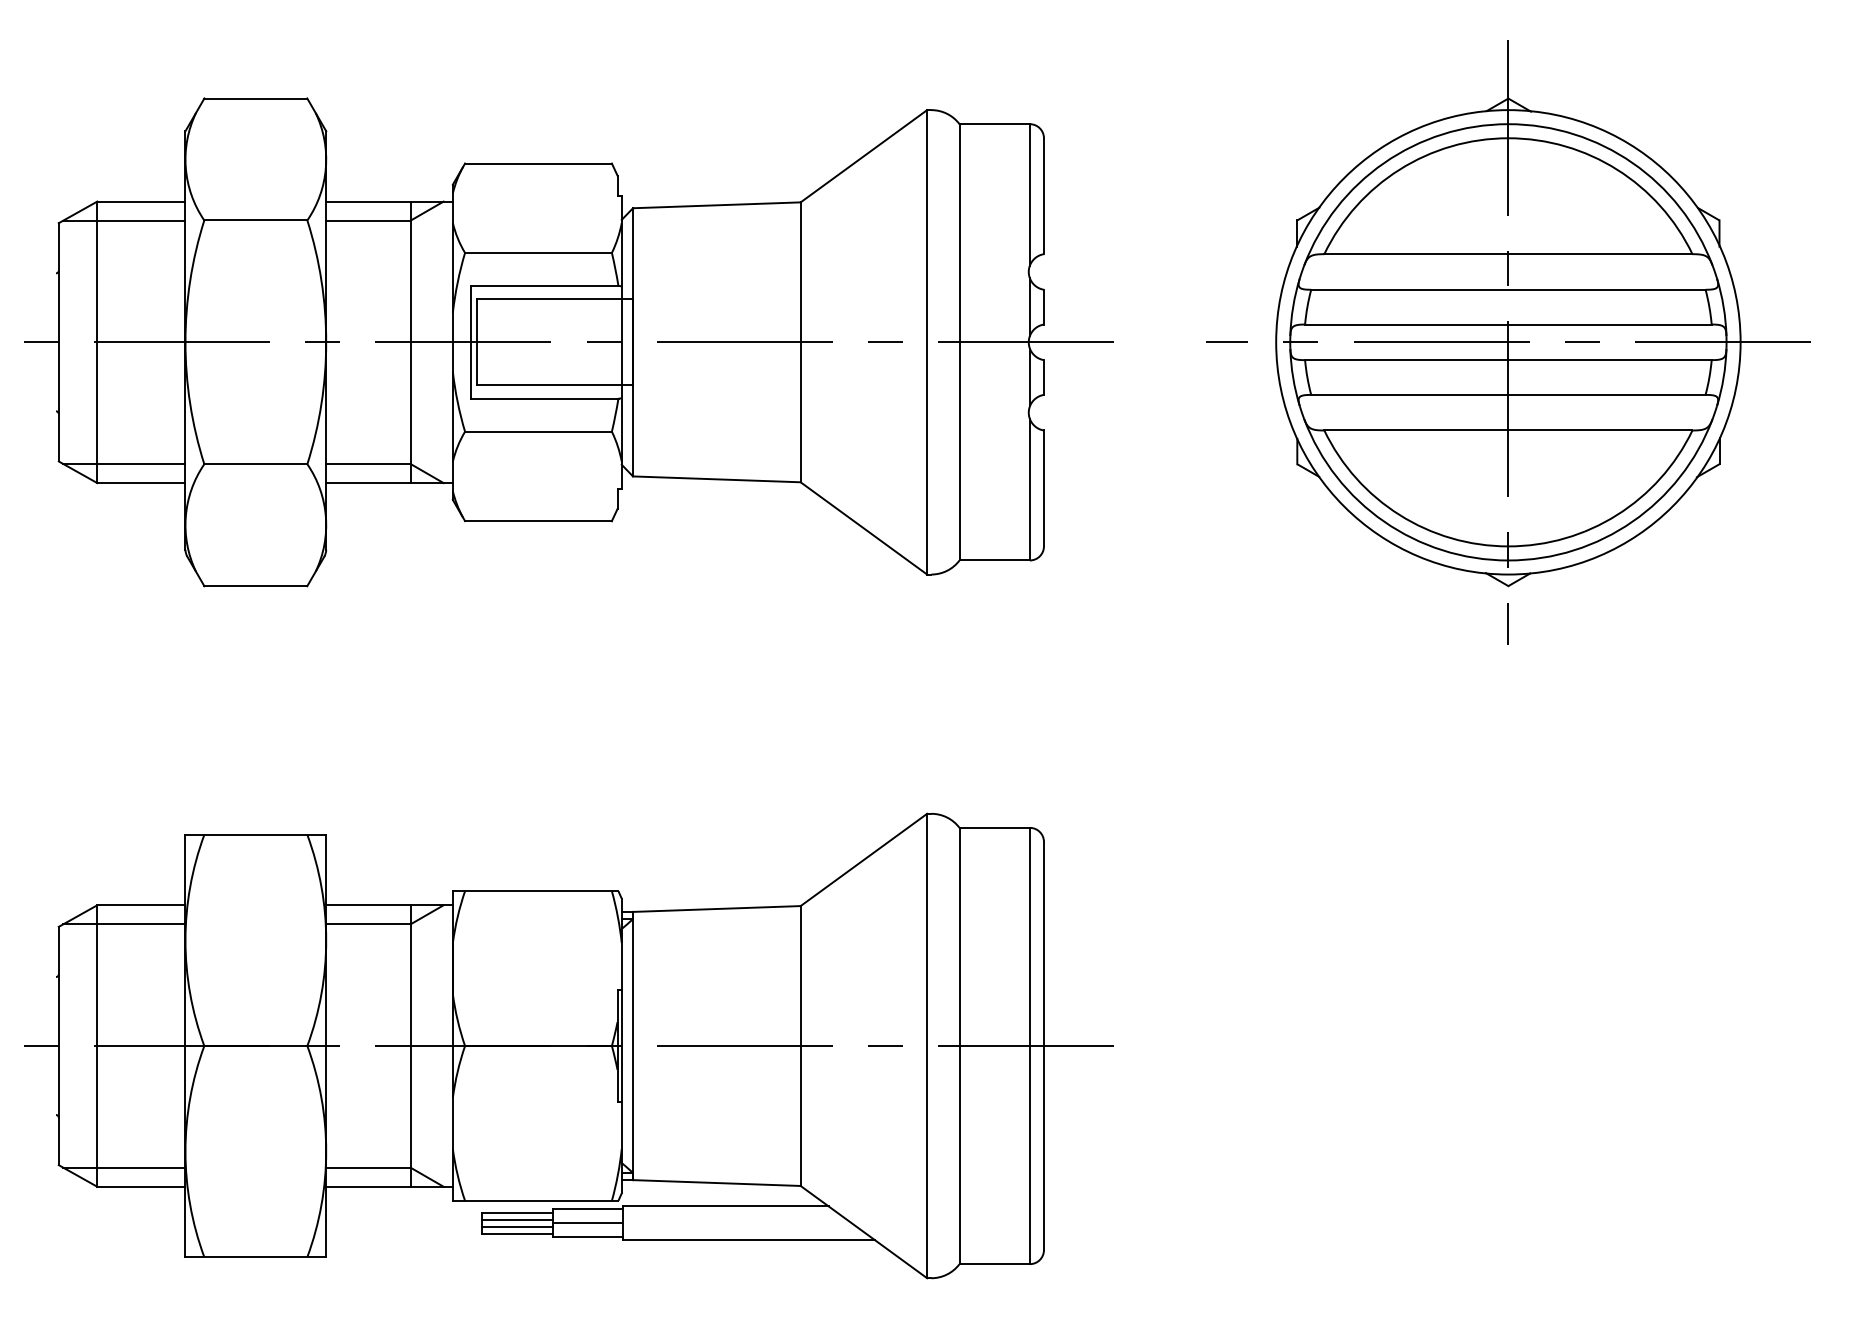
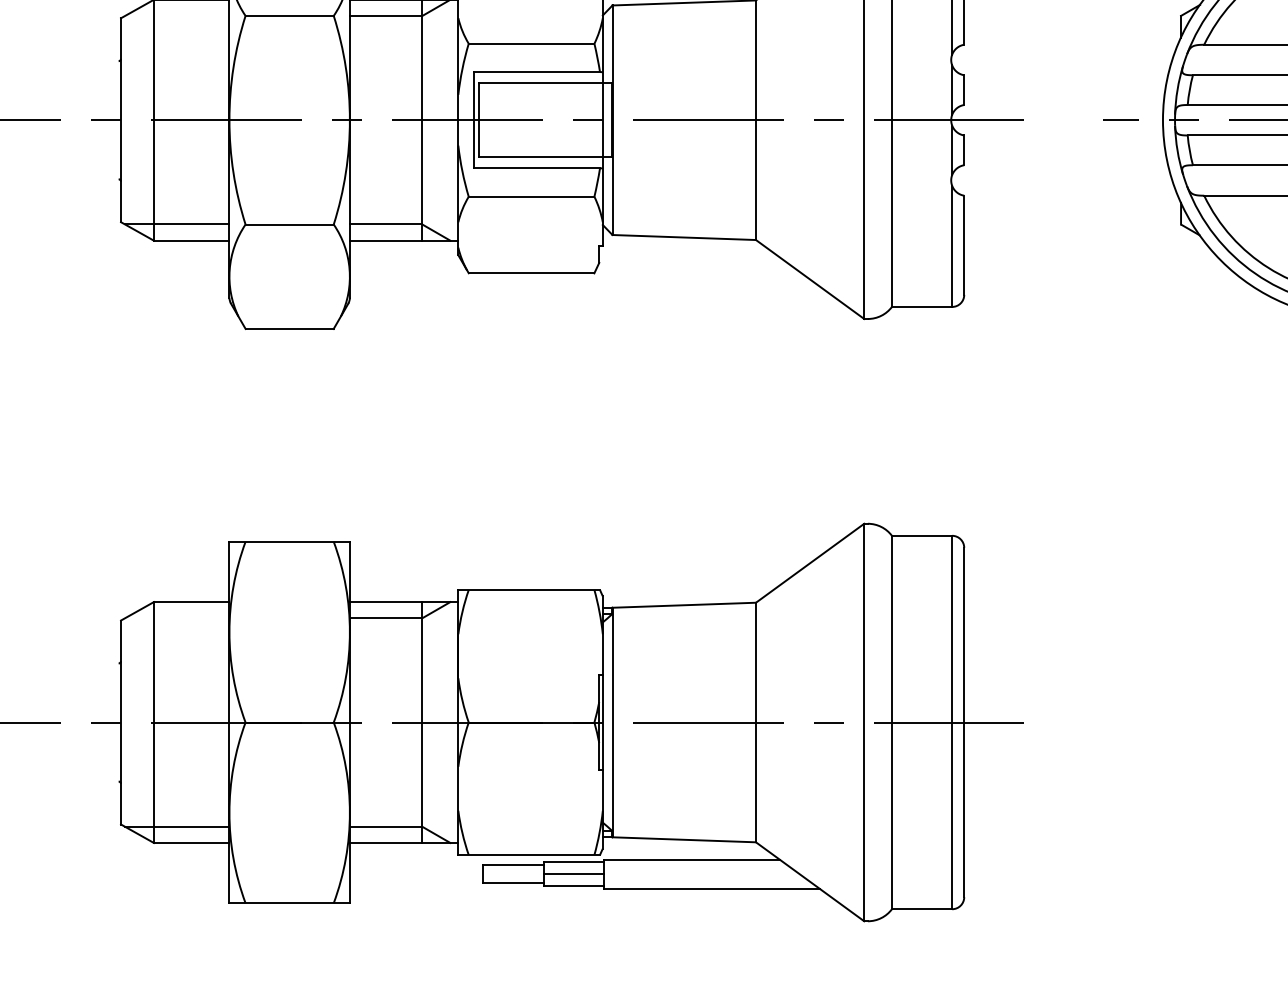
line: (124, 220) -> (177, 15), removed
line: (124, 924) -> (177, 618), removed
line: (517, 1219) -> (513, 871), removed
line: (517, 1226) -> (513, 876), removed

